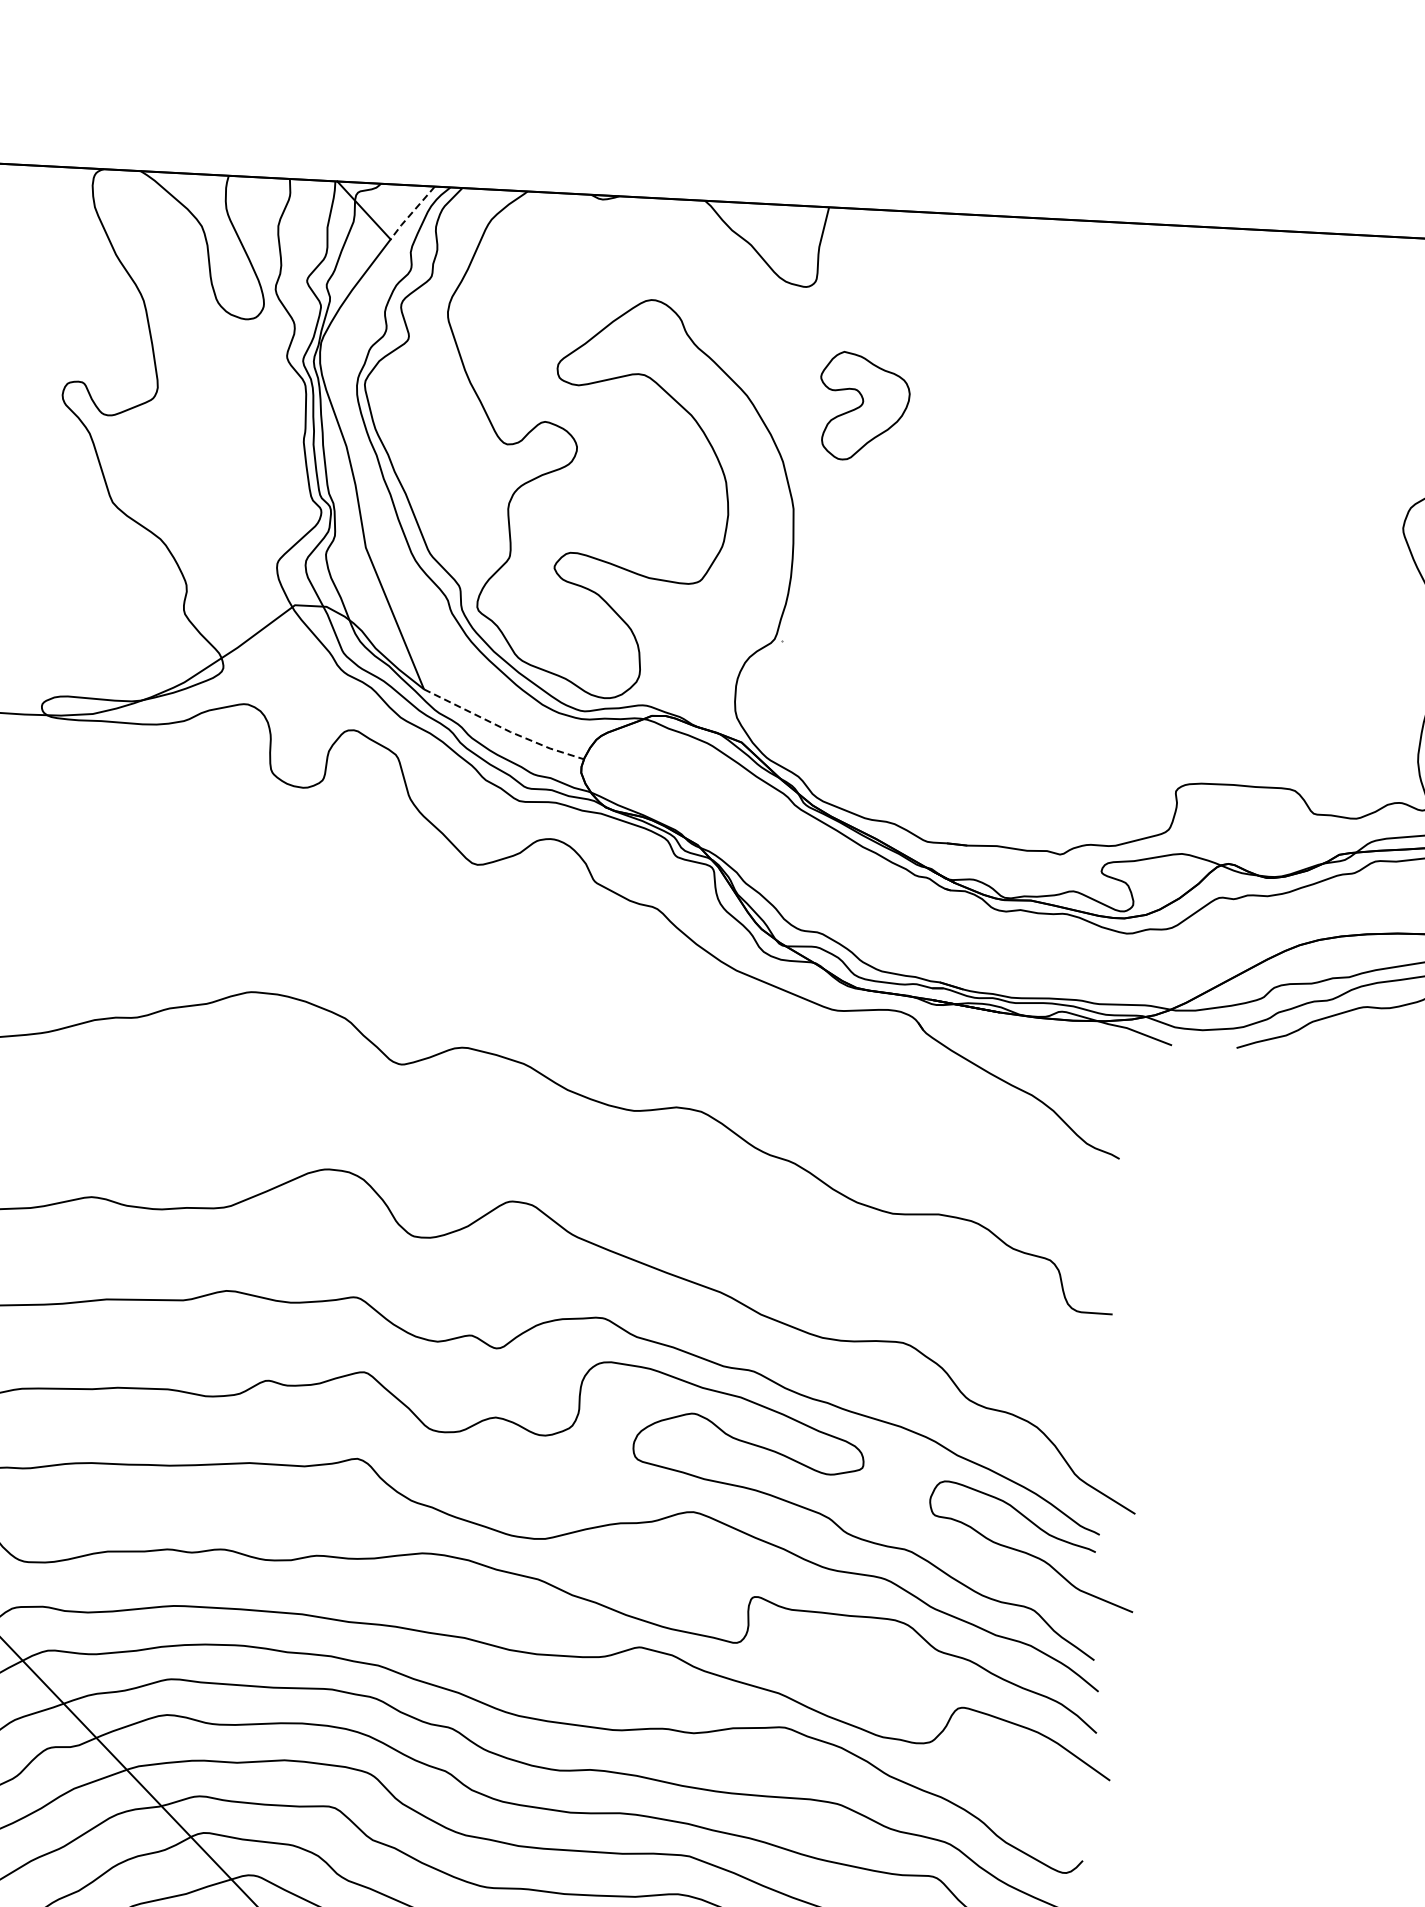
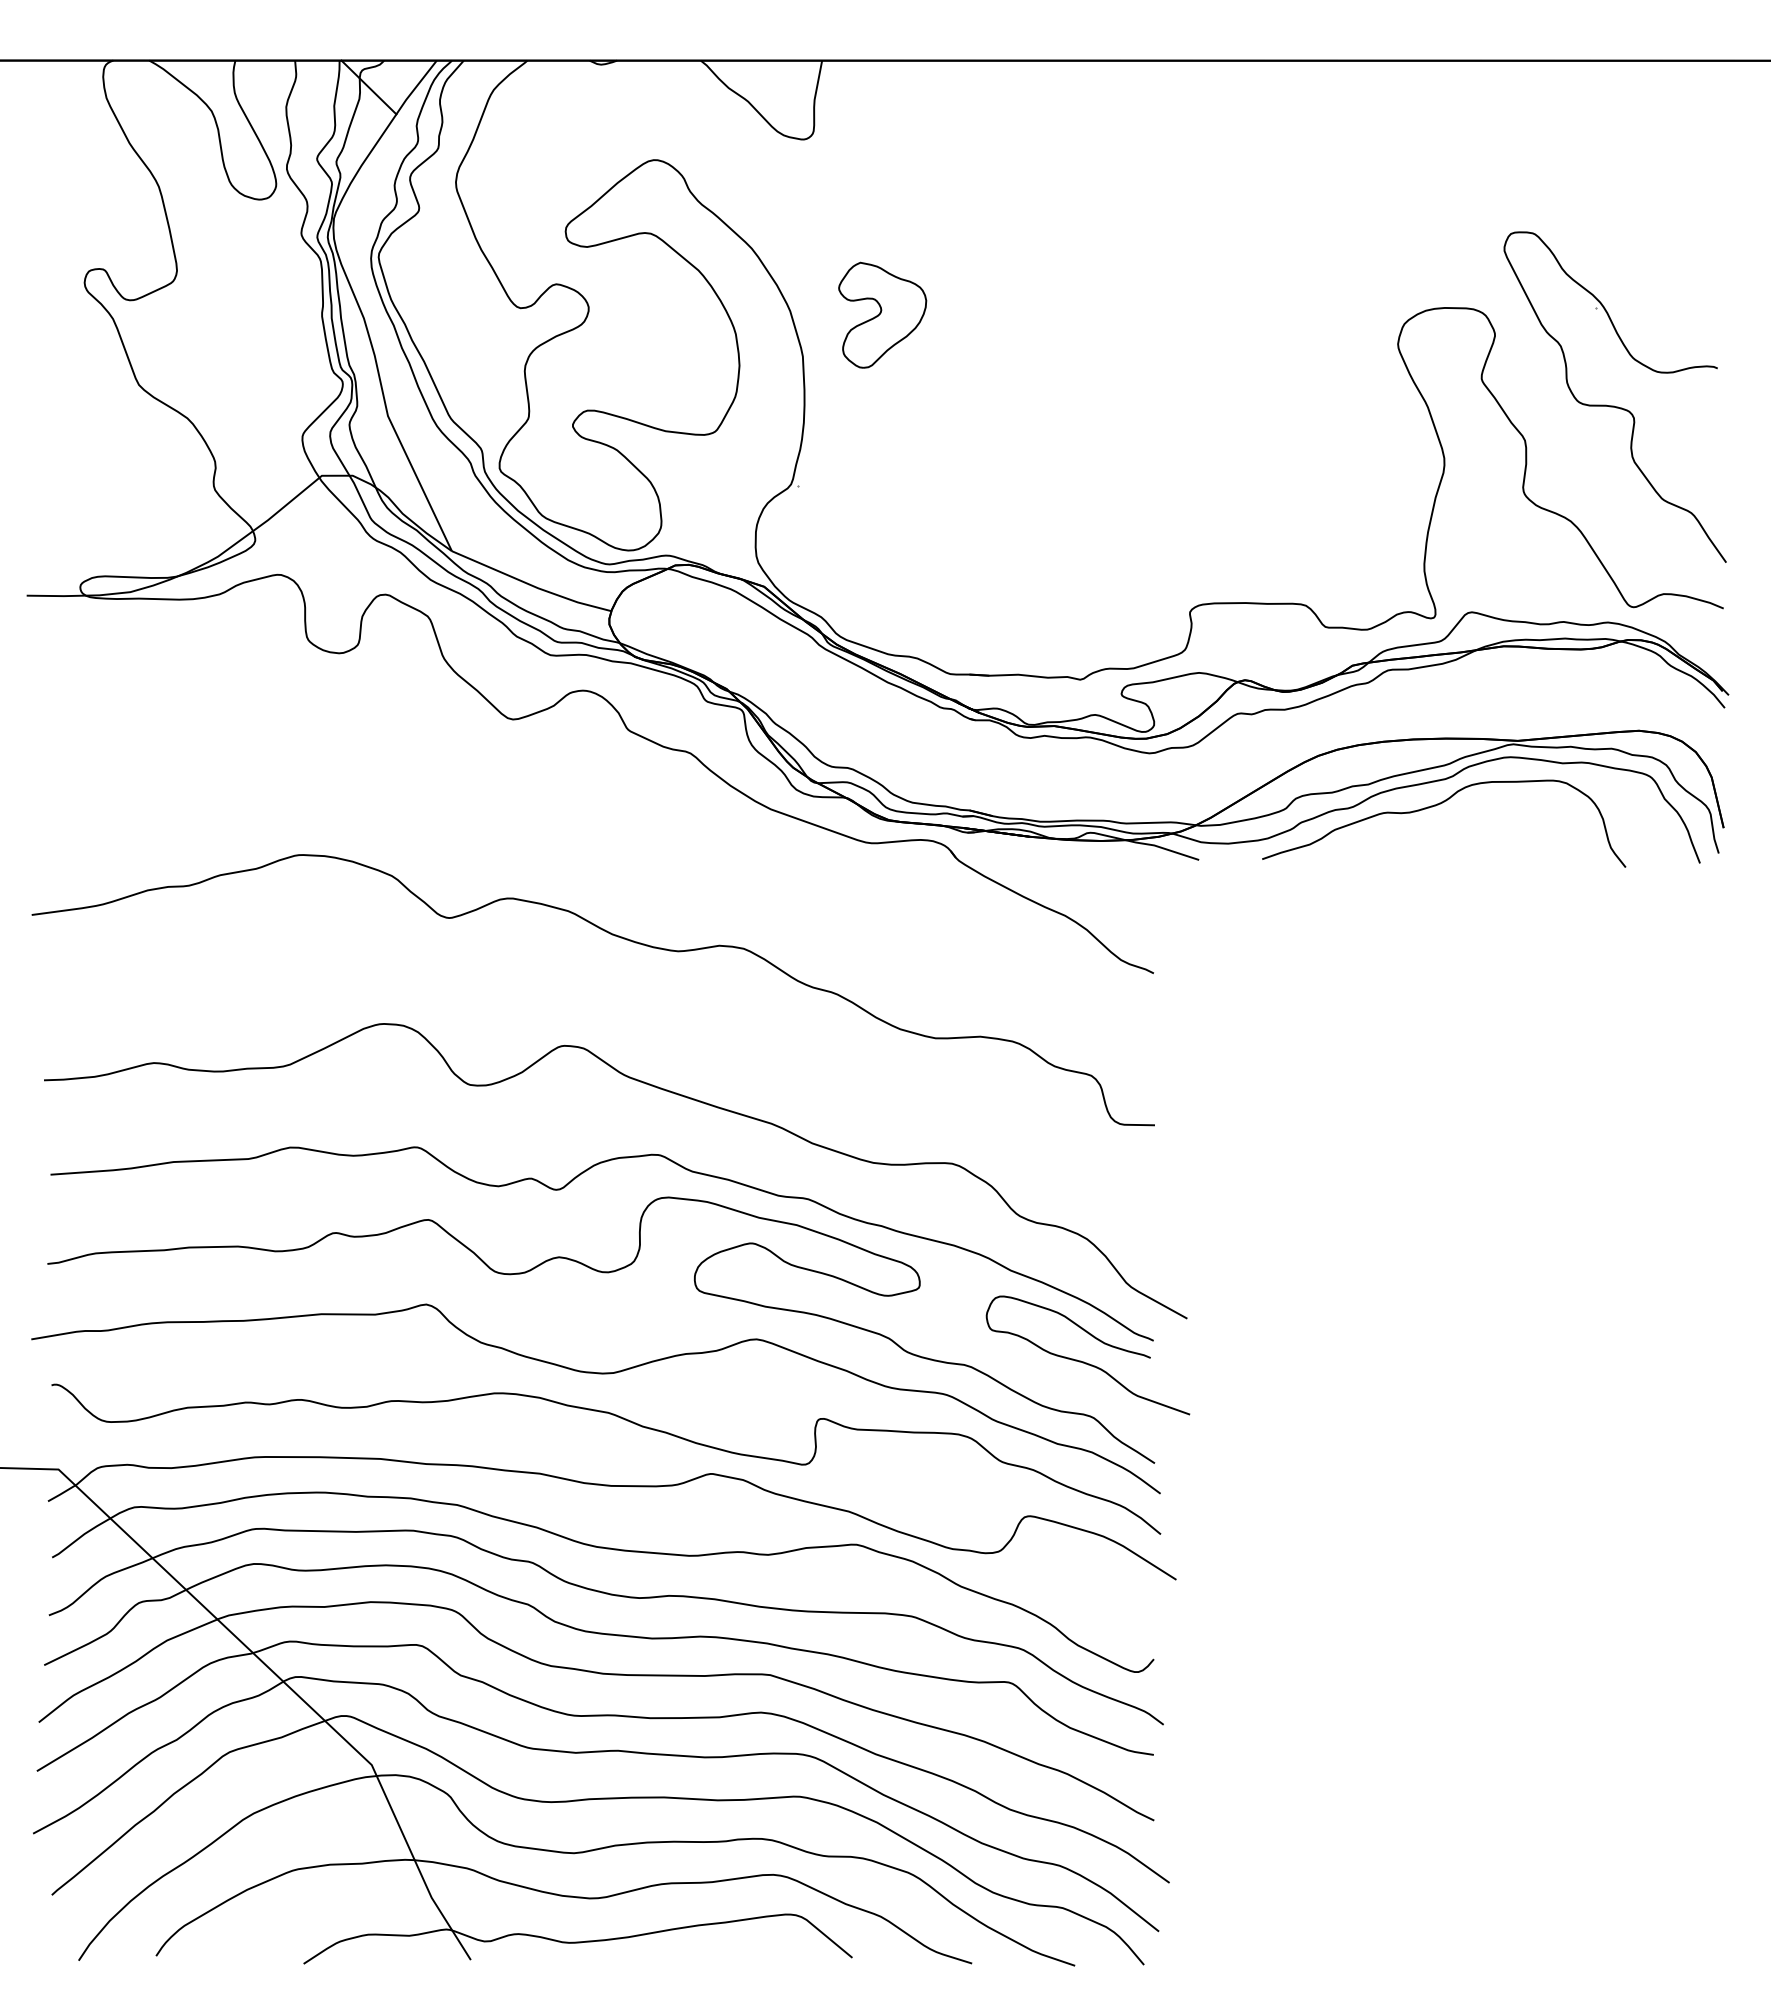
line: (411, 213) -> (415, 88), dashed -> solid
part: (864, 405) -> (882, 314), moved
line: (503, 728) -> (531, 585), dashed -> solid

